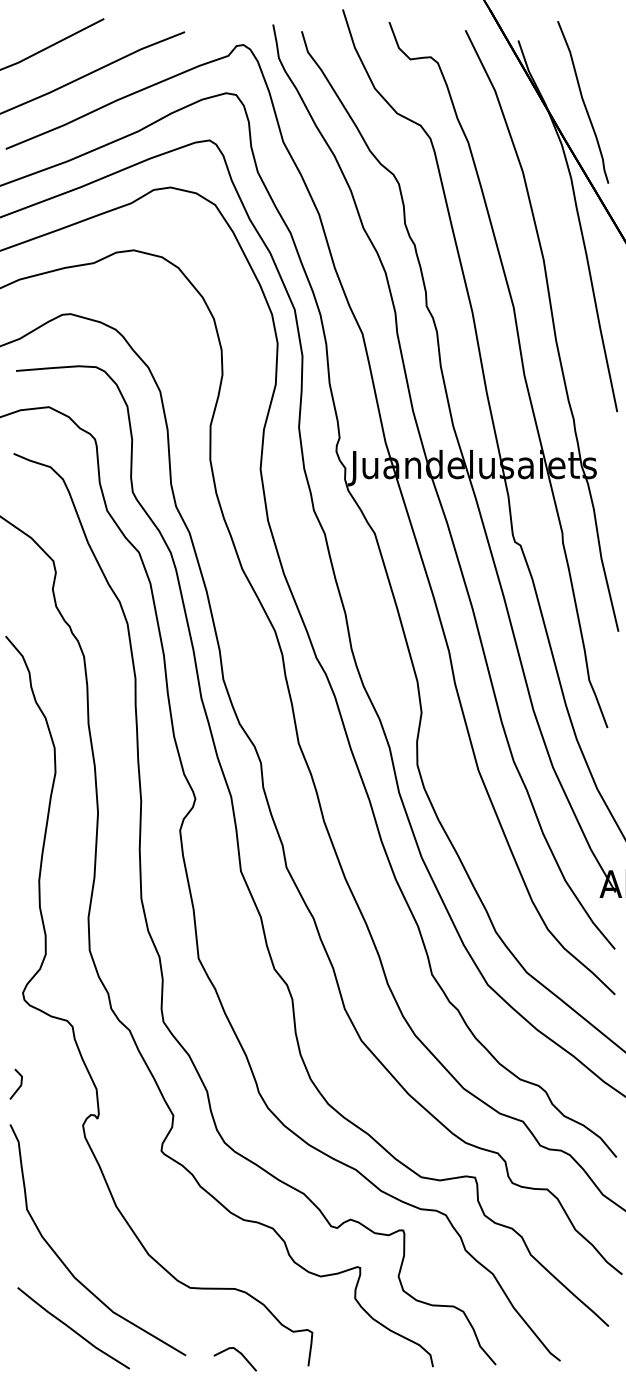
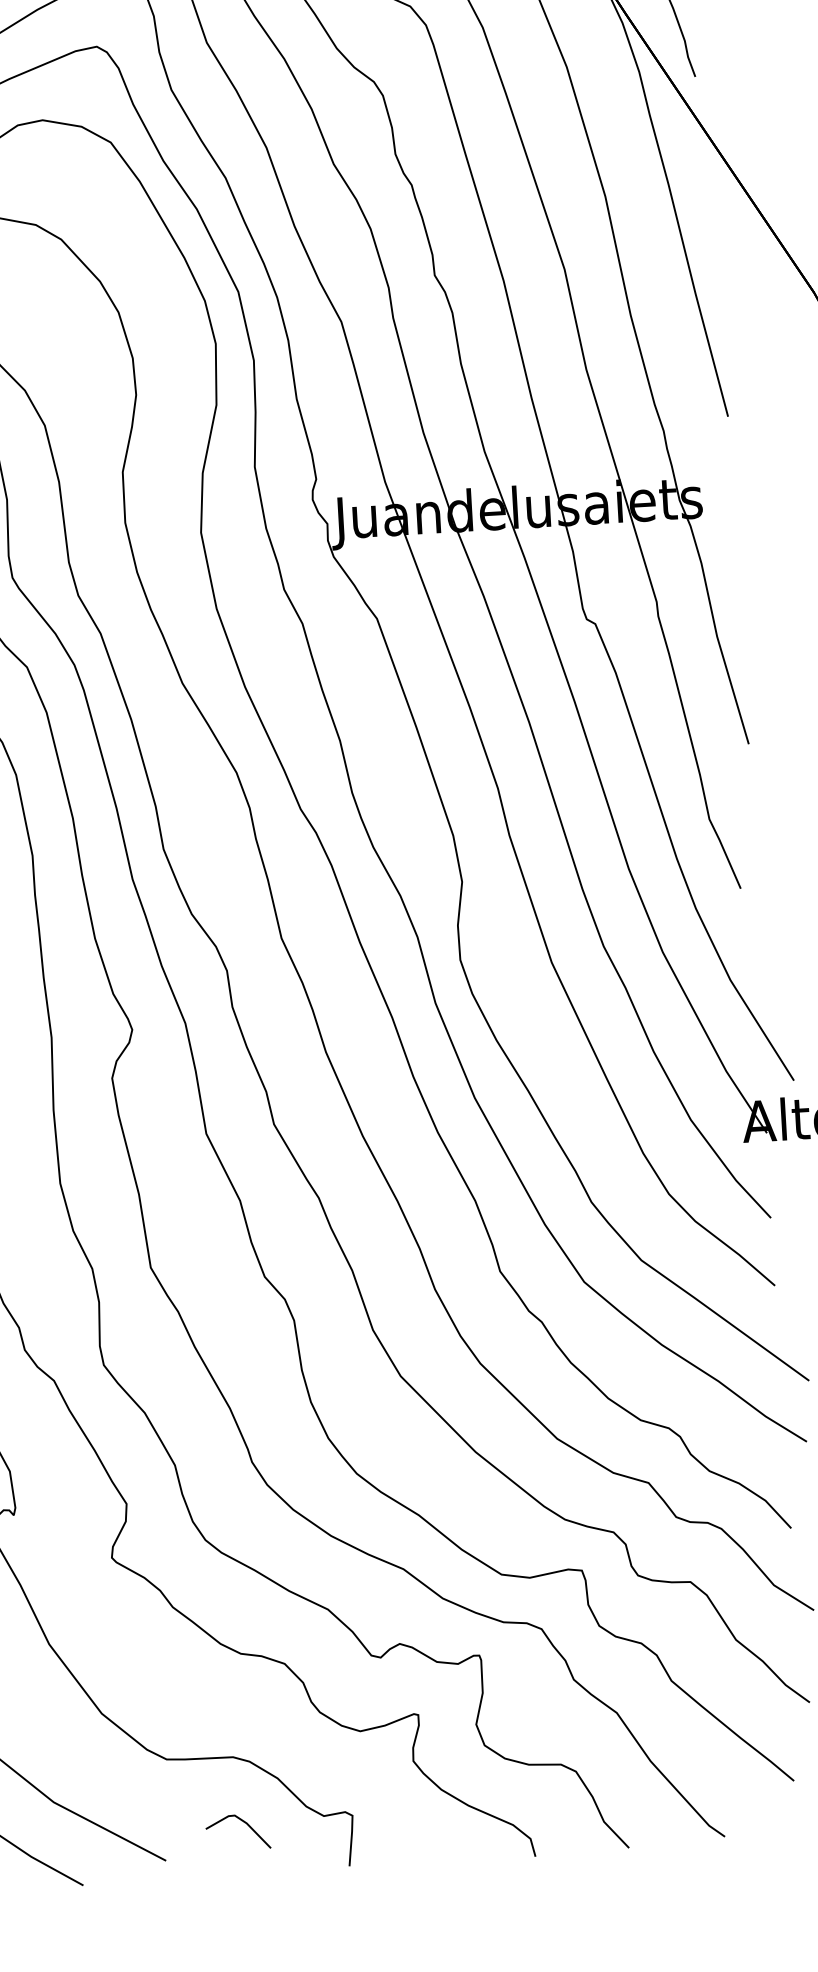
line: (240, 1354) -> (245, 1824), moved

